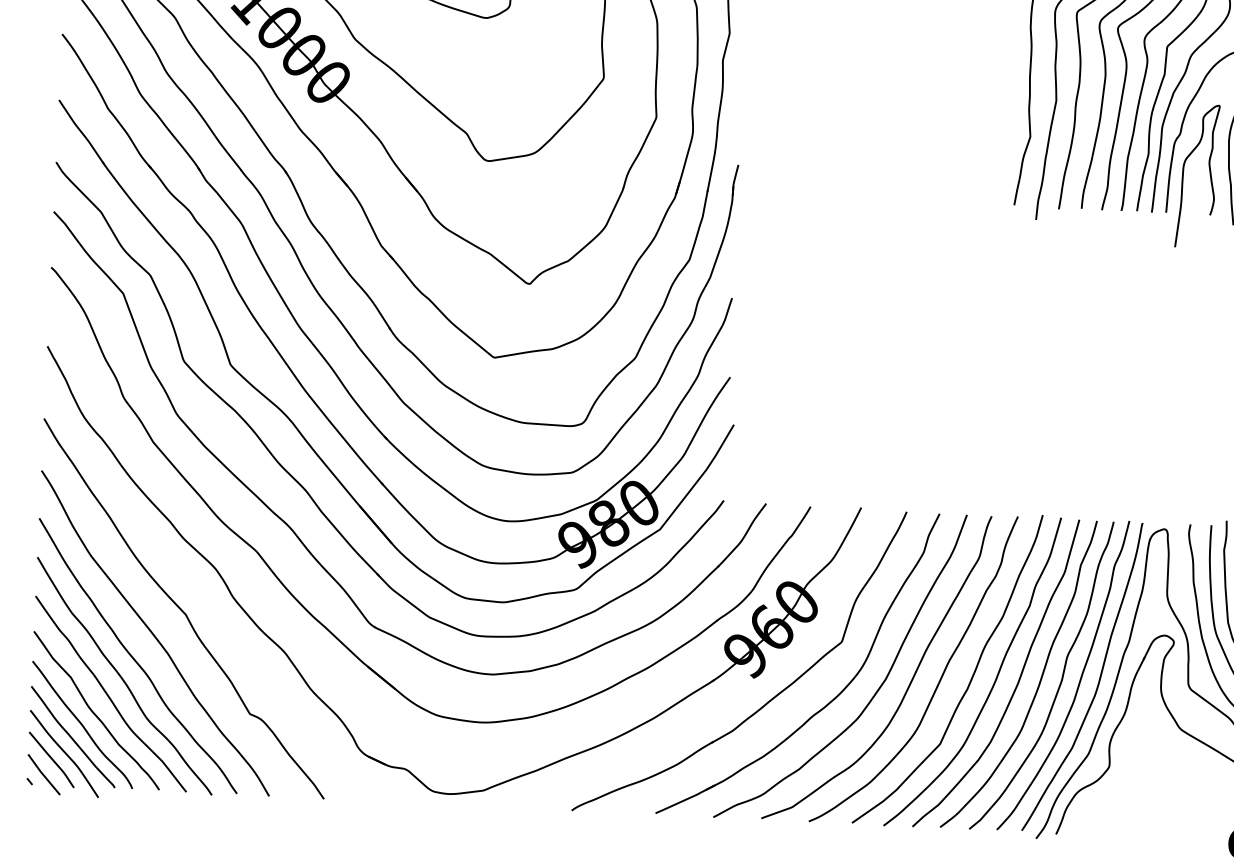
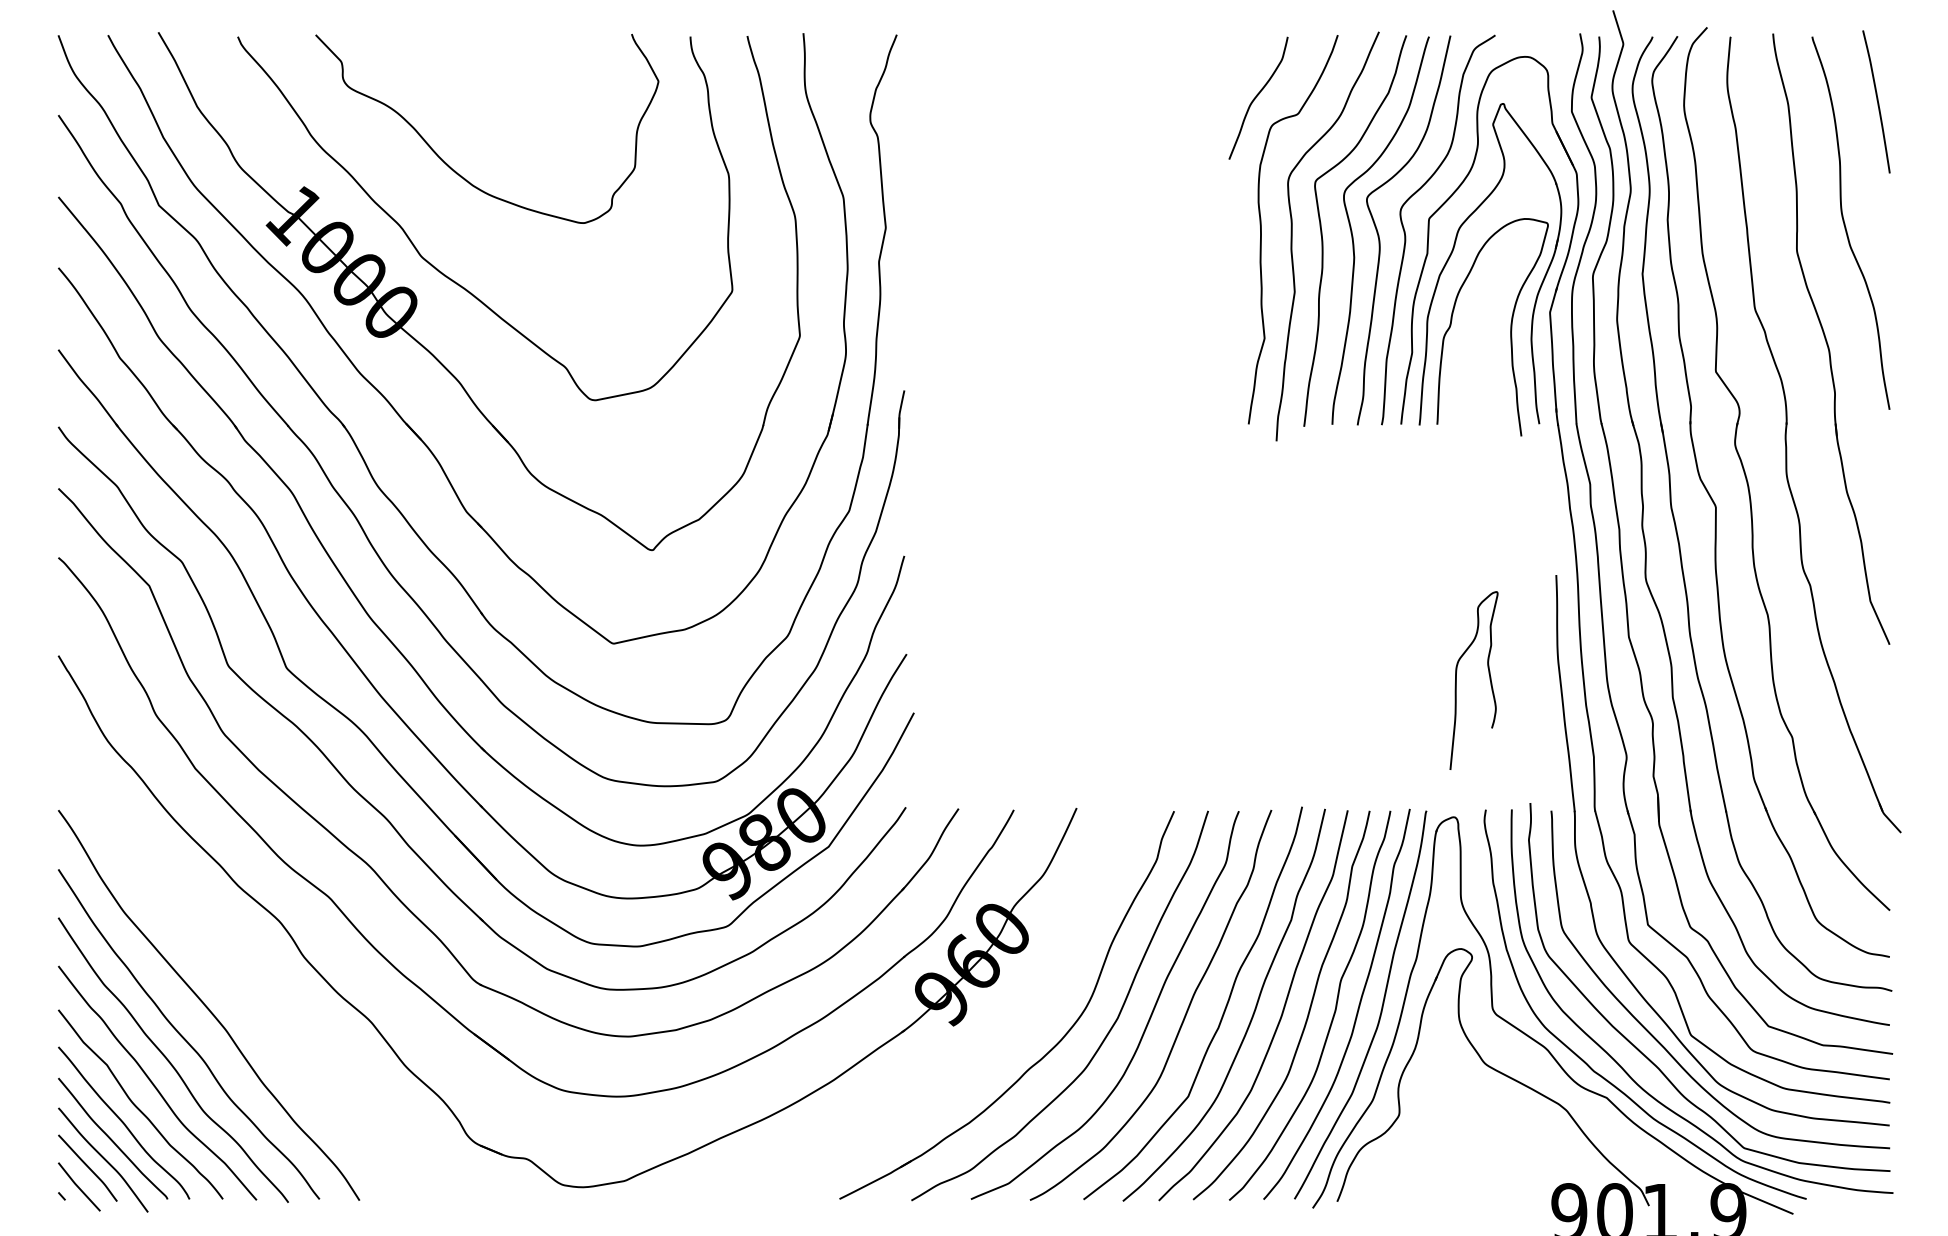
curve: (1209, 176) -> (1489, 680), moved
curve: (182, 610) -> (241, 975), removed
part: (767, 701) -> (971, 1054), removed

